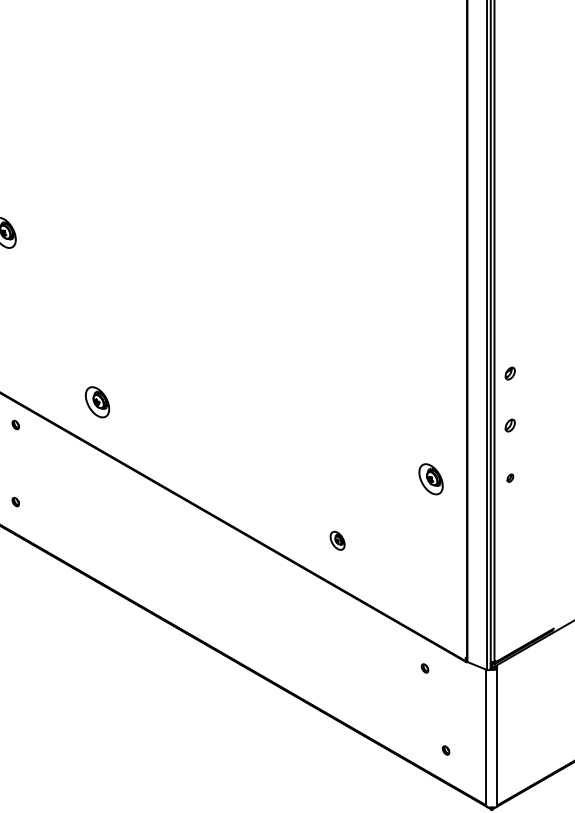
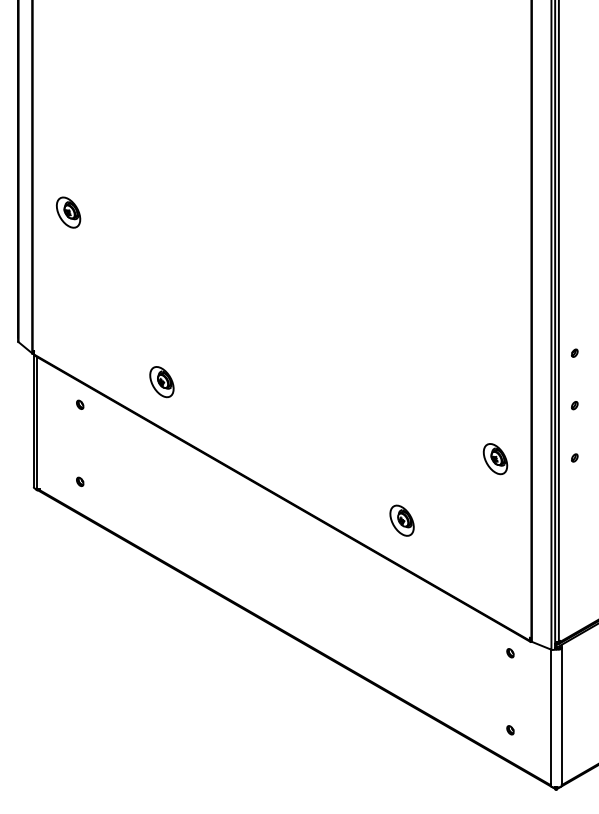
part: (510, 372) -> (574, 352), size x0.62
part: (510, 425) -> (574, 405), size x0.62
part: (337, 540) -> (401, 520), size x1.67
part: (425, 668) -> (510, 653), moved

